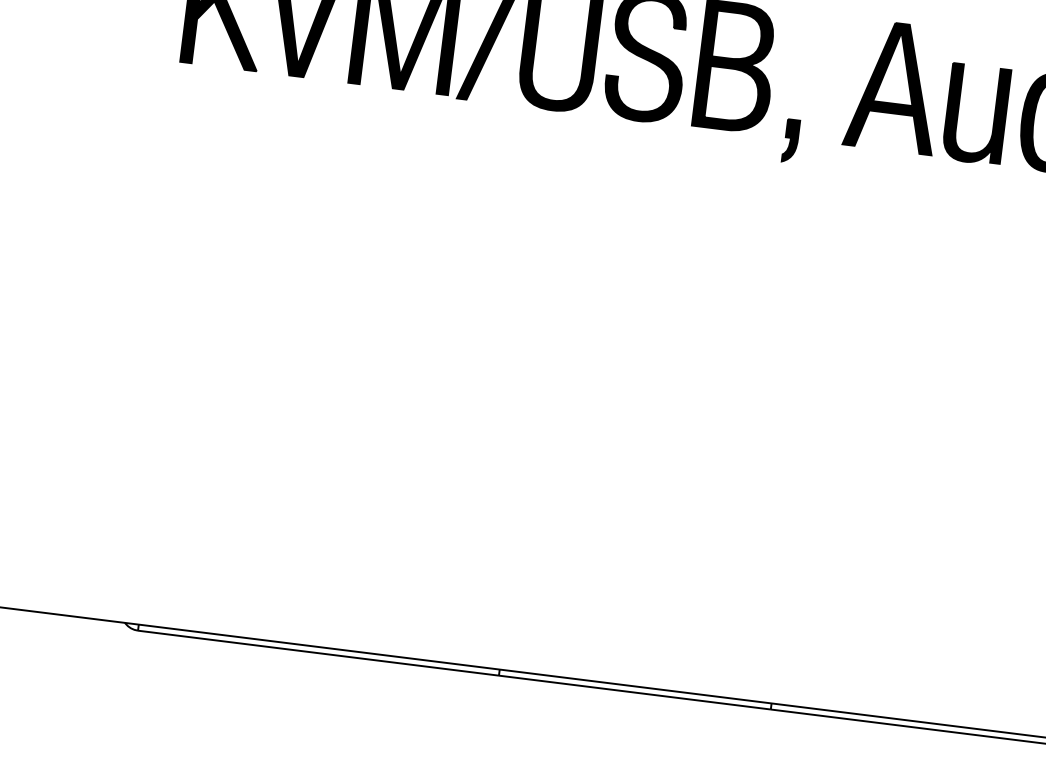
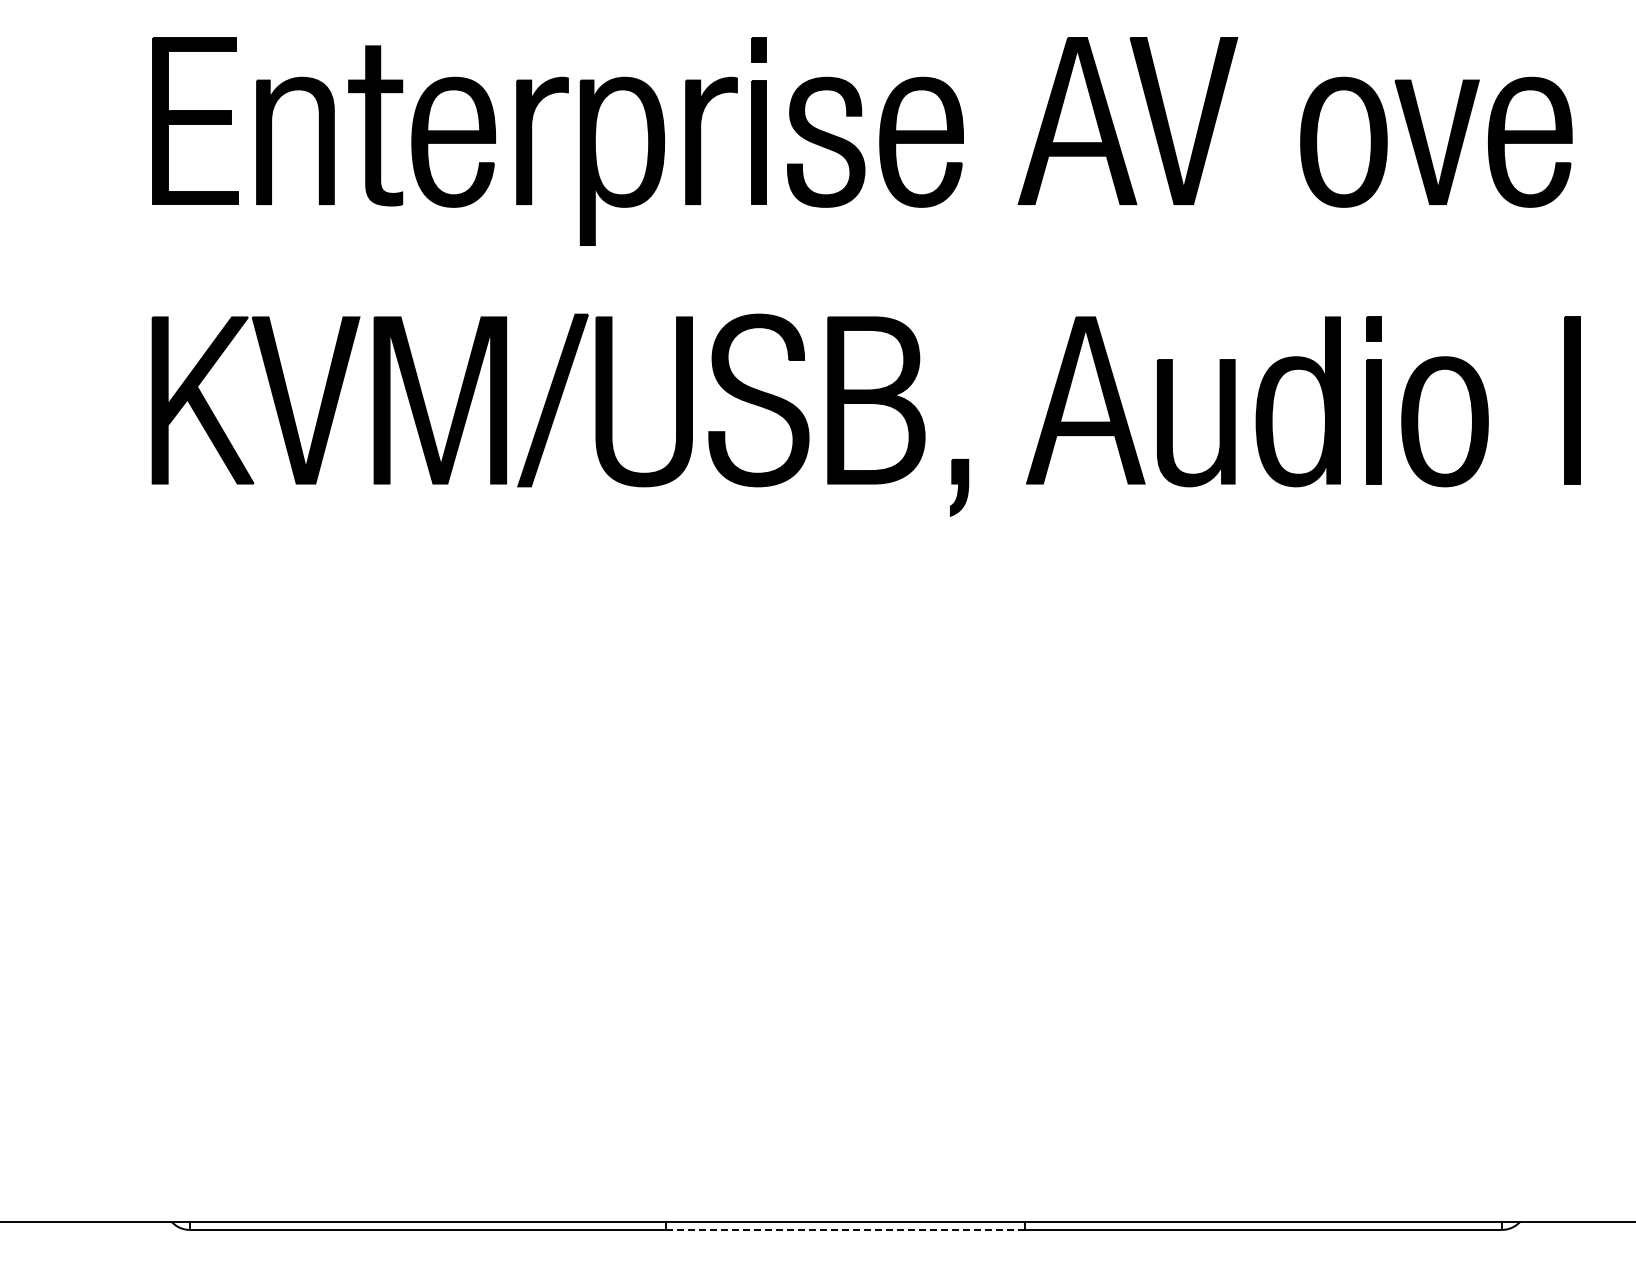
line: (634, 692) -> (845, 1230), solid -> dashed

